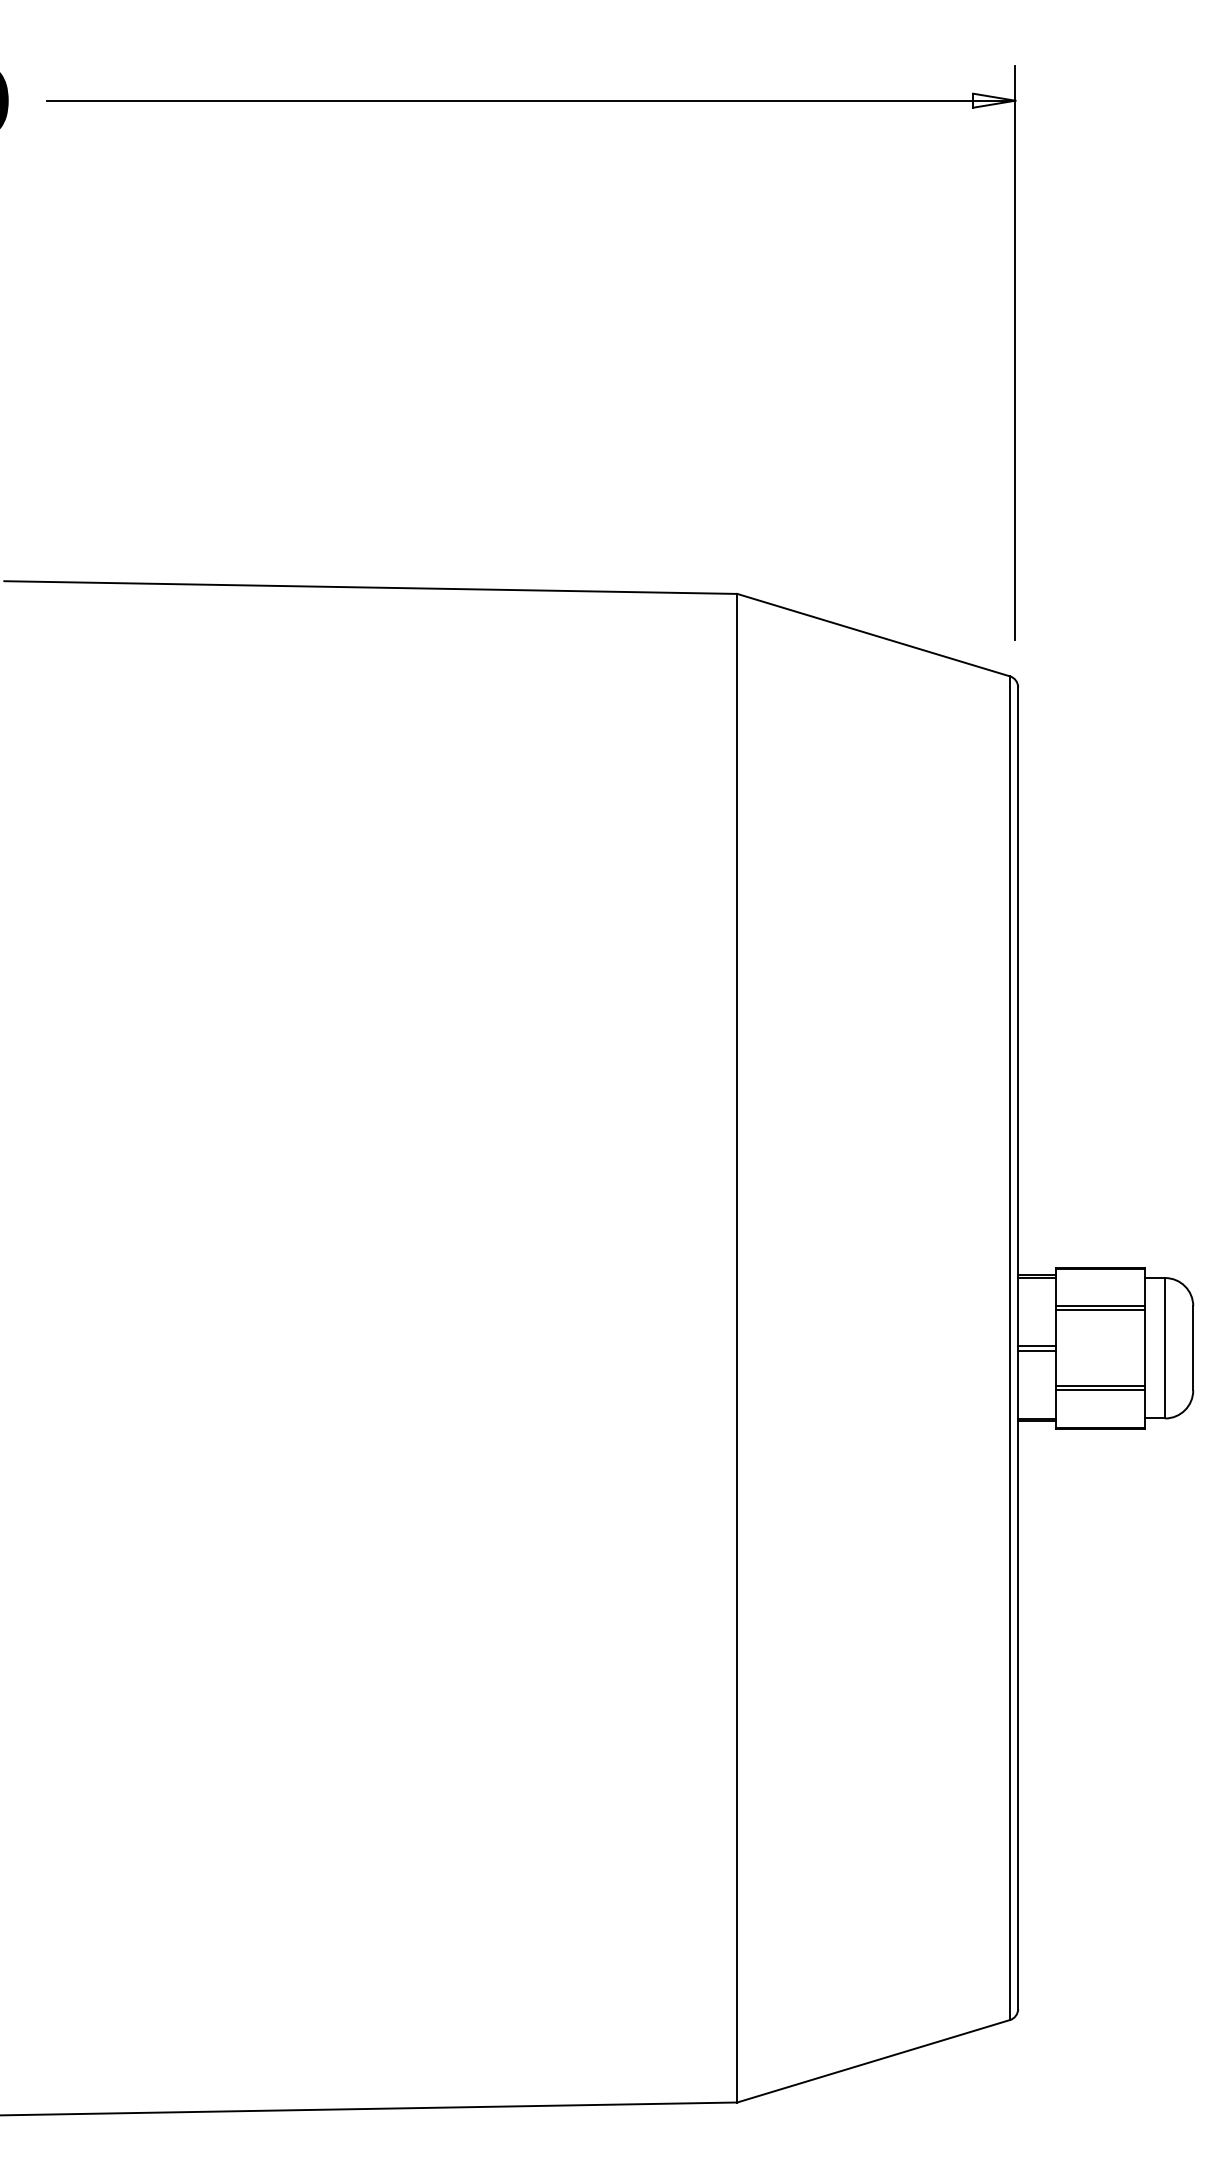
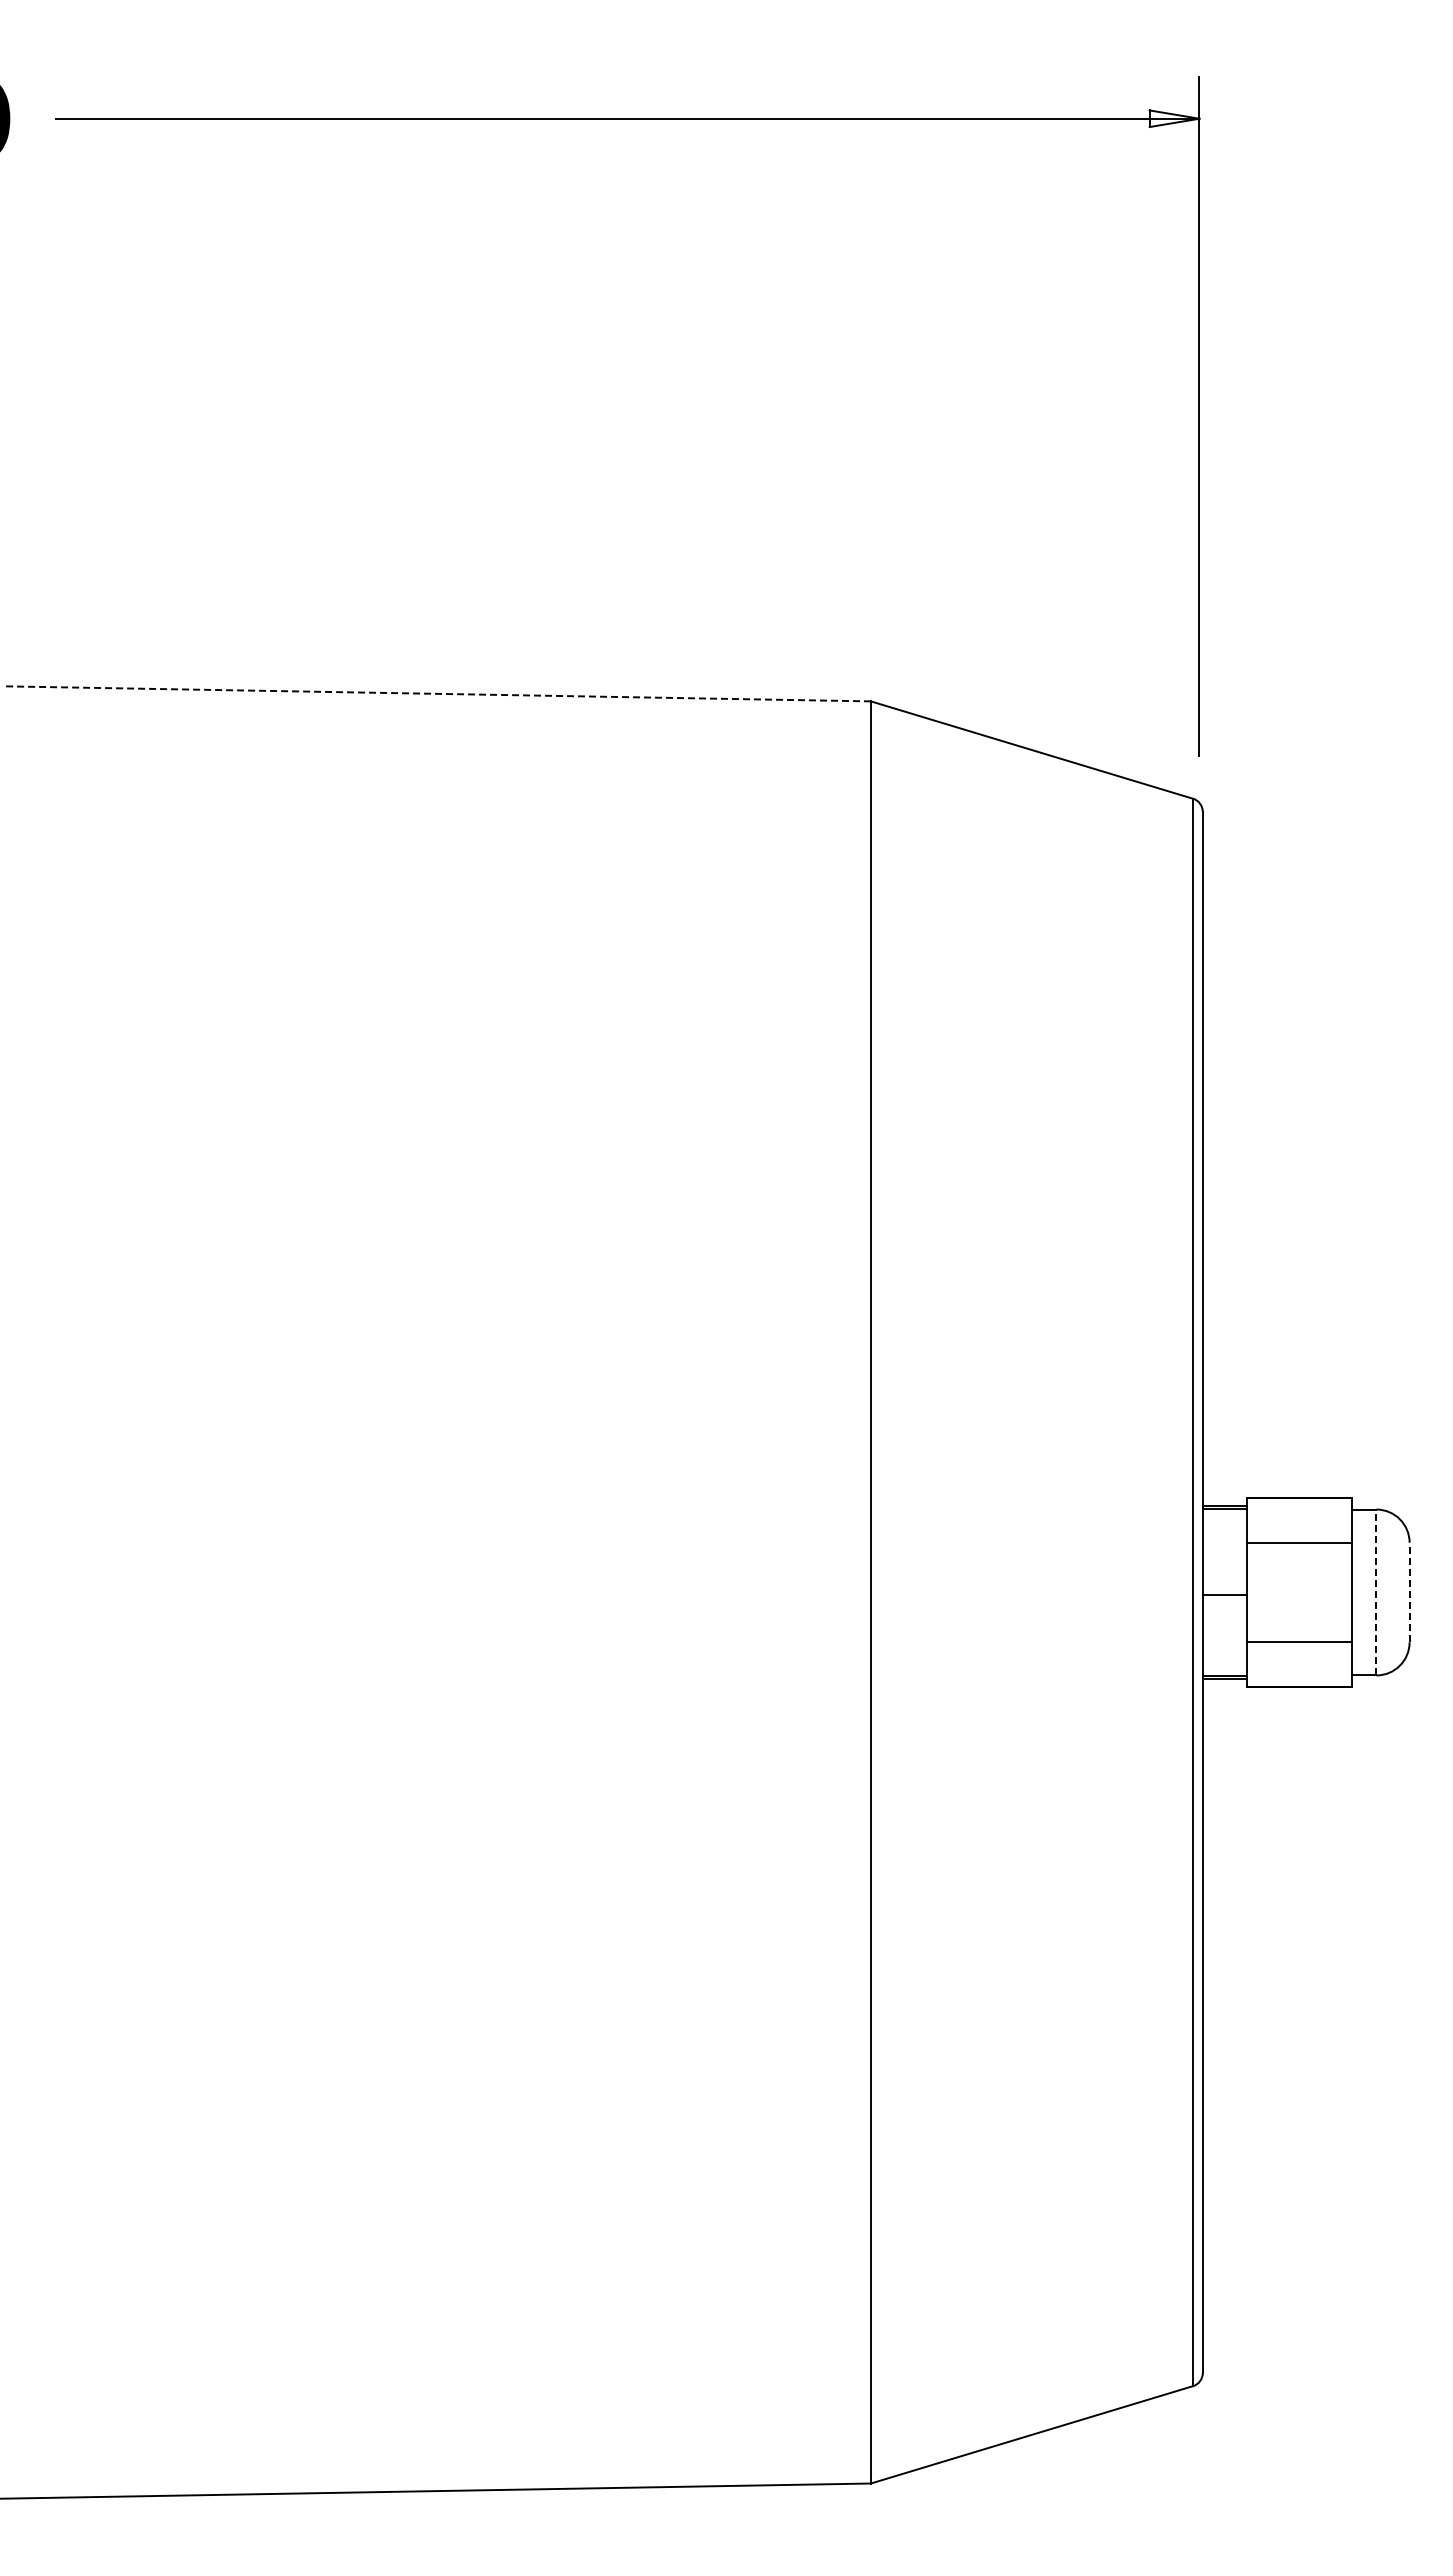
line: (370, 587) -> (437, 693), solid -> dashed
line: (1100, 1310) -> (1299, 1547), removed
line: (1036, 1345) -> (1224, 1589), removed
line: (1165, 1348) -> (1376, 1592), solid -> dashed
line: (1193, 1348) -> (1409, 1592), solid -> dashed
line: (1100, 1386) -> (1299, 1637), removed

